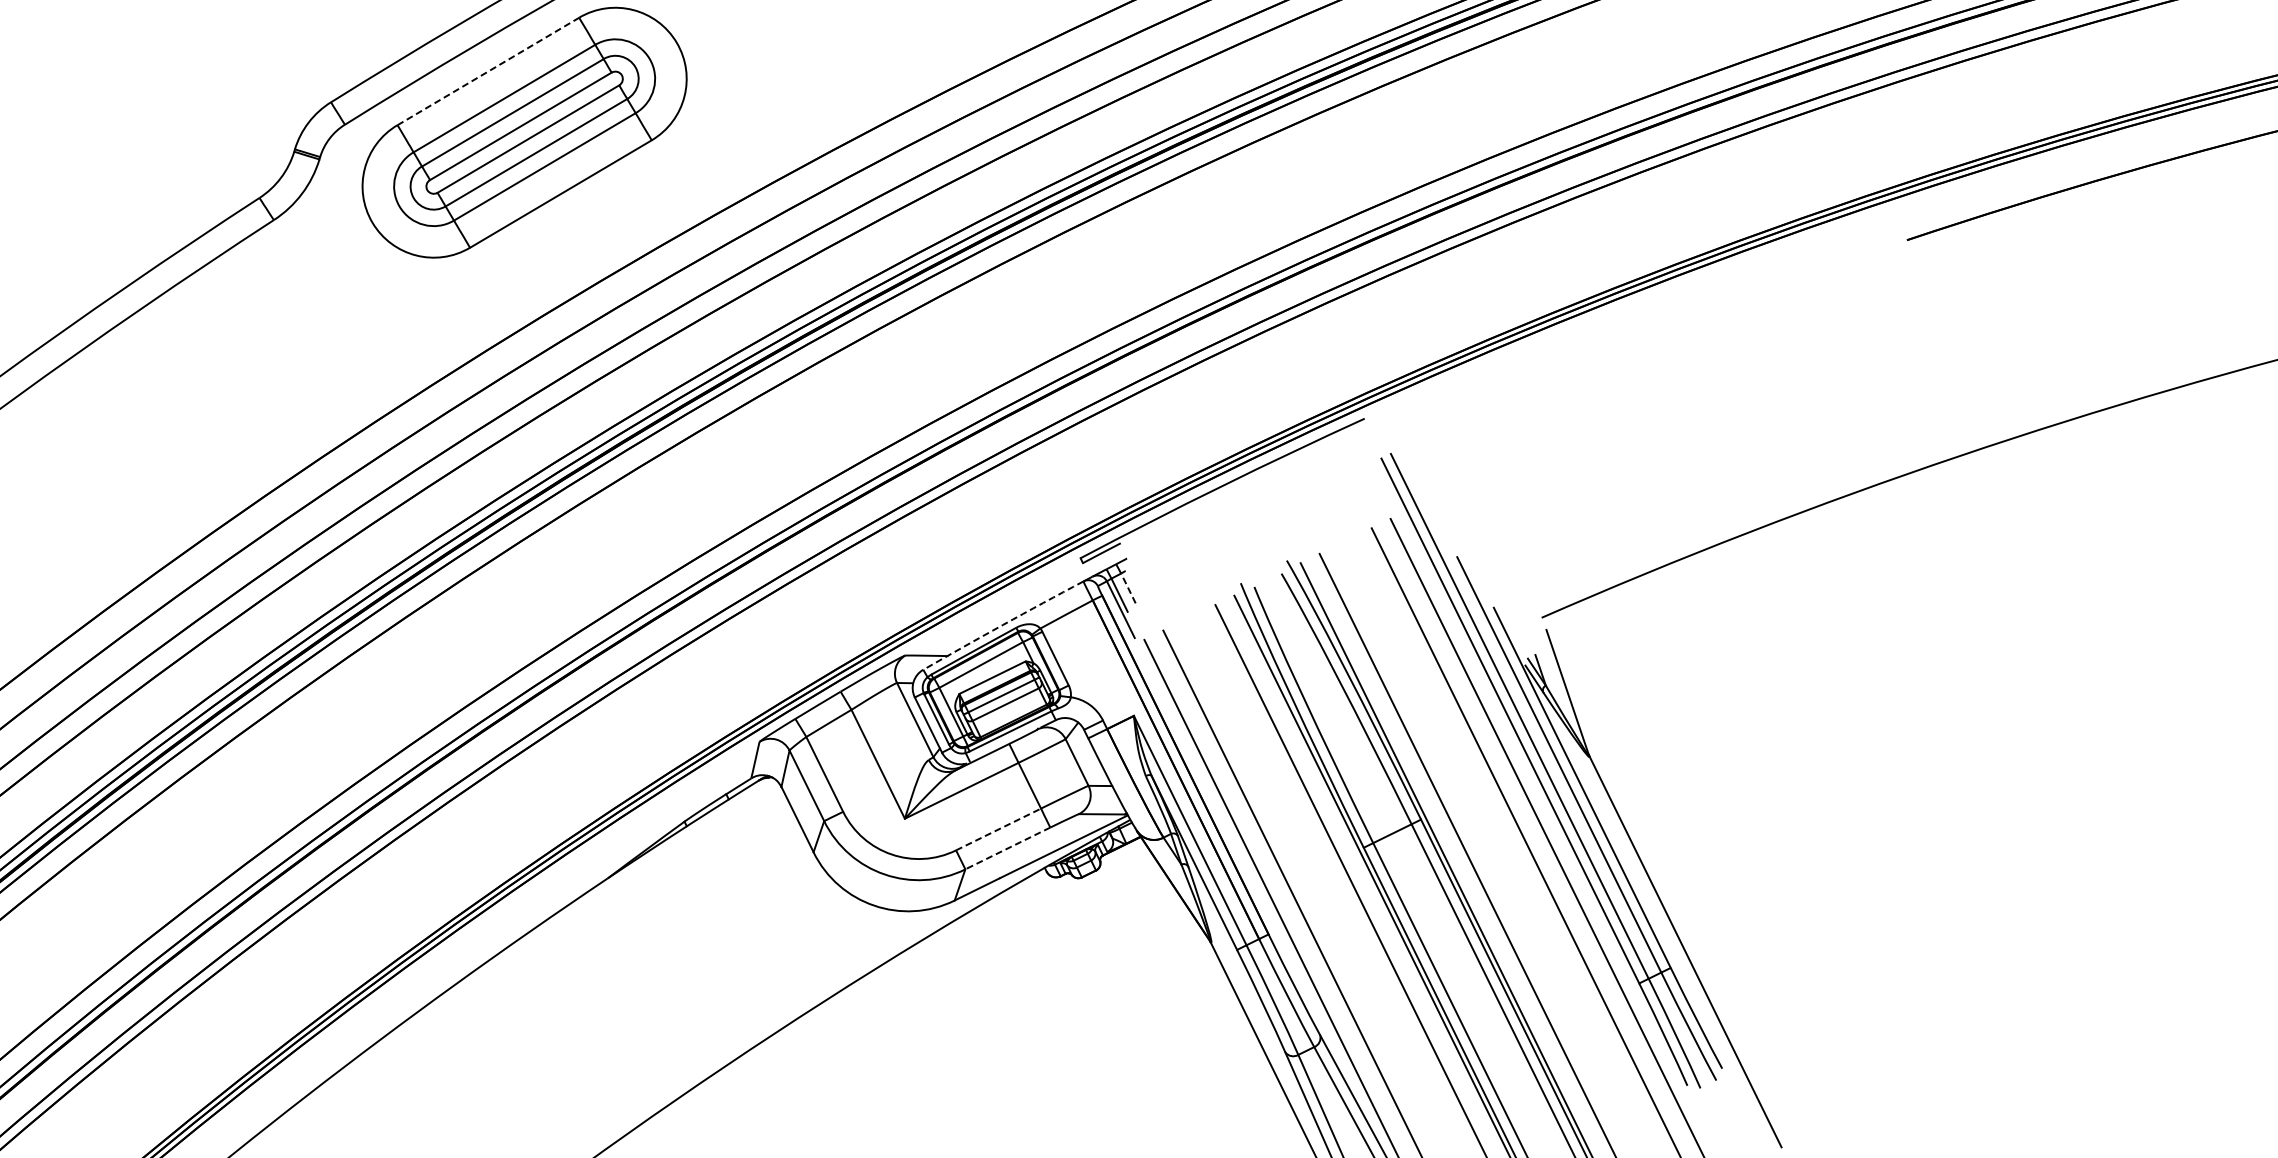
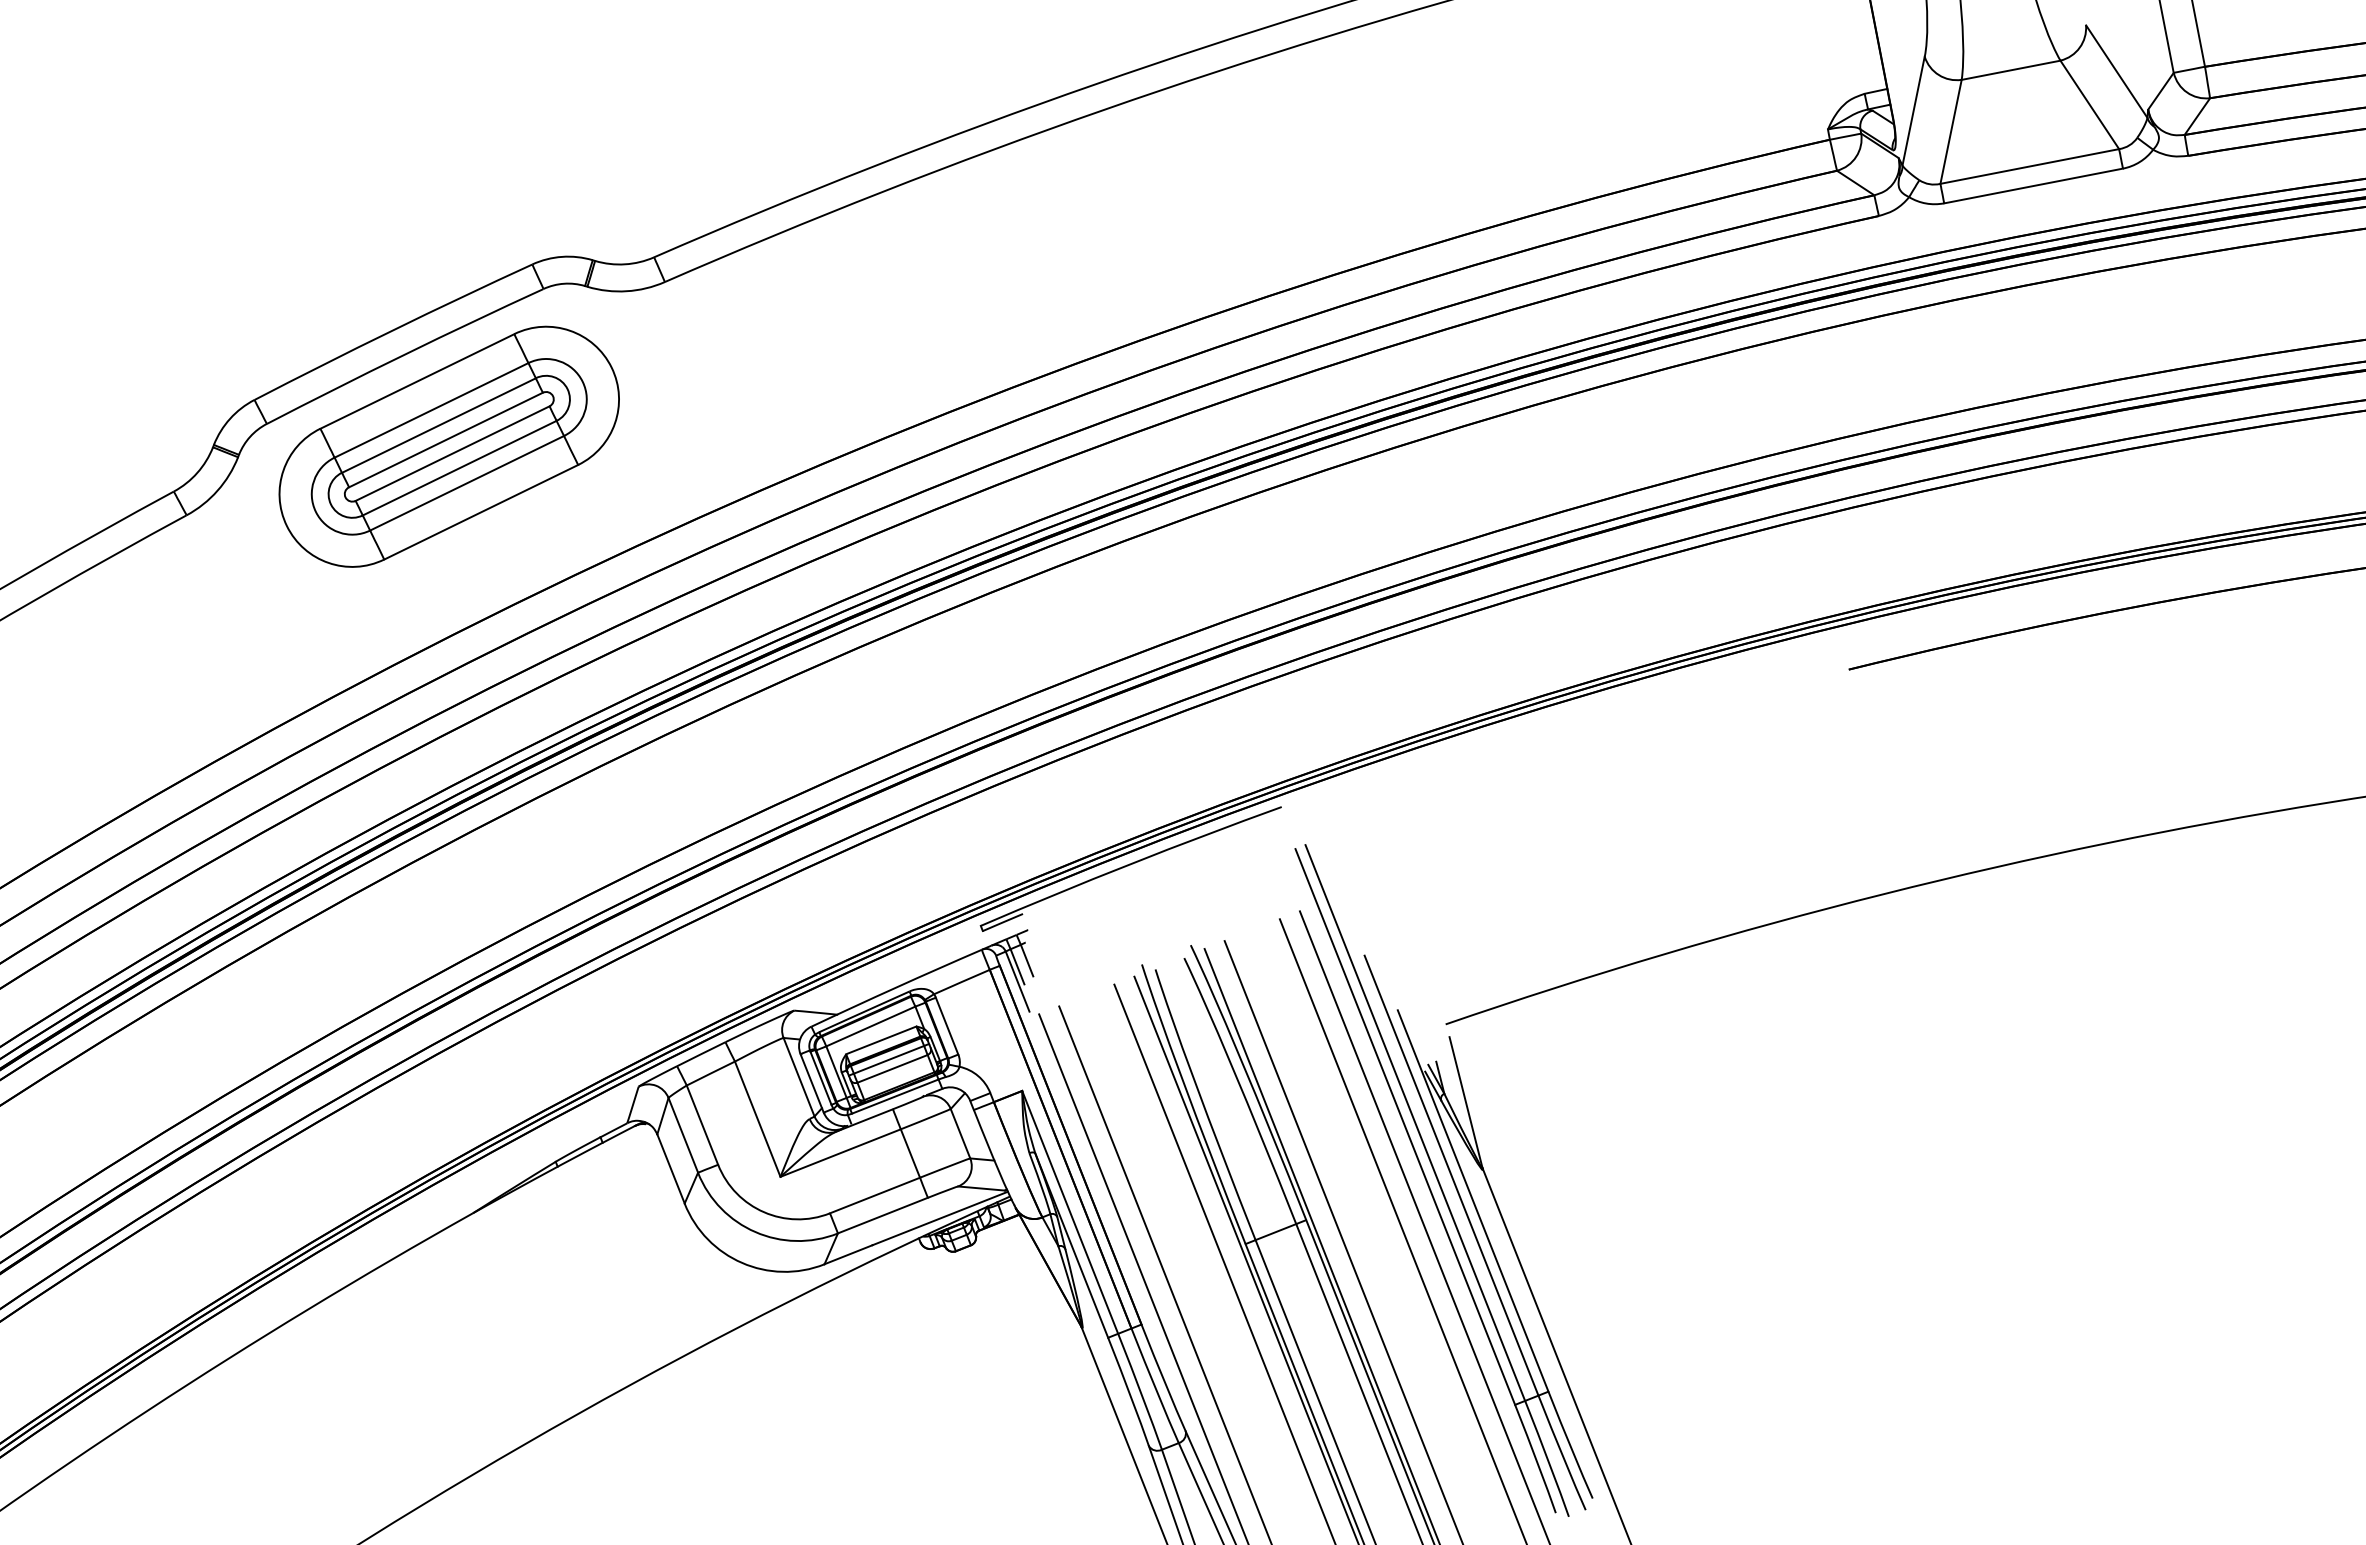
line: (488, 71) -> (417, 381), dashed -> solid
line: (1128, 588) -> (1027, 960), dashed -> solid
arc: (1003, 624) -> (896, 987), dashed -> solid
line: (999, 829) -> (875, 1195), dashed -> solid
line: (1007, 848) -> (882, 1215), dashed -> solid

